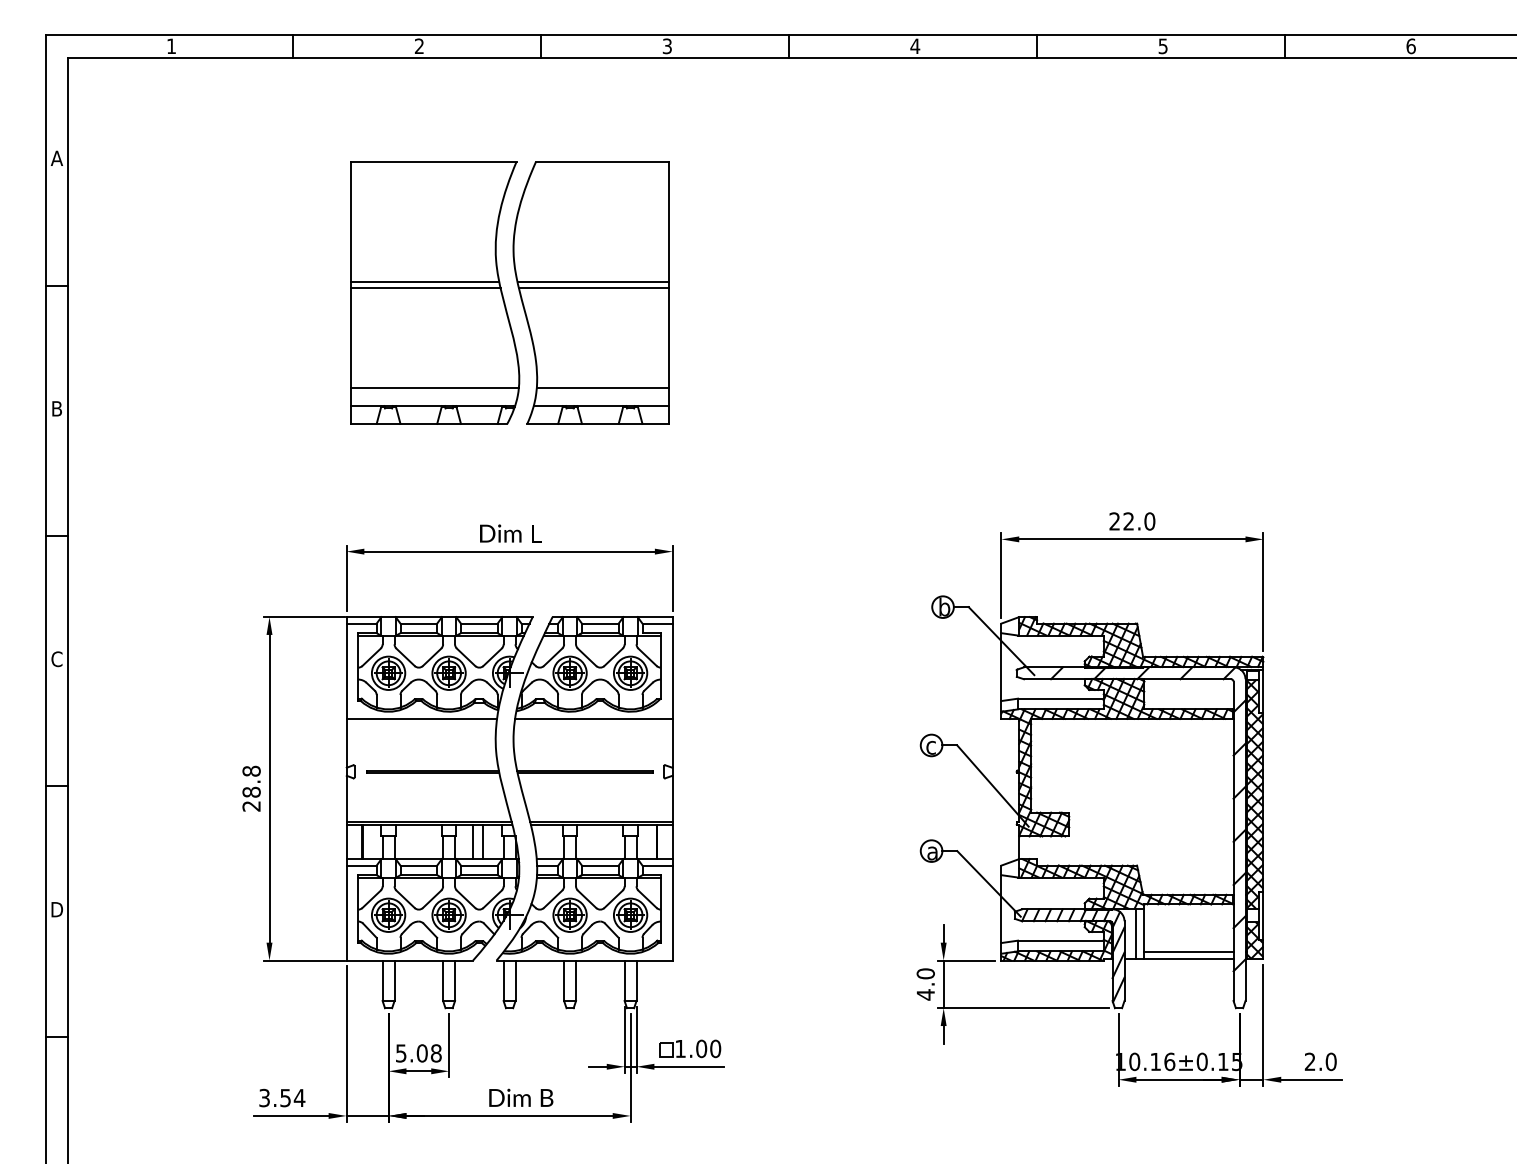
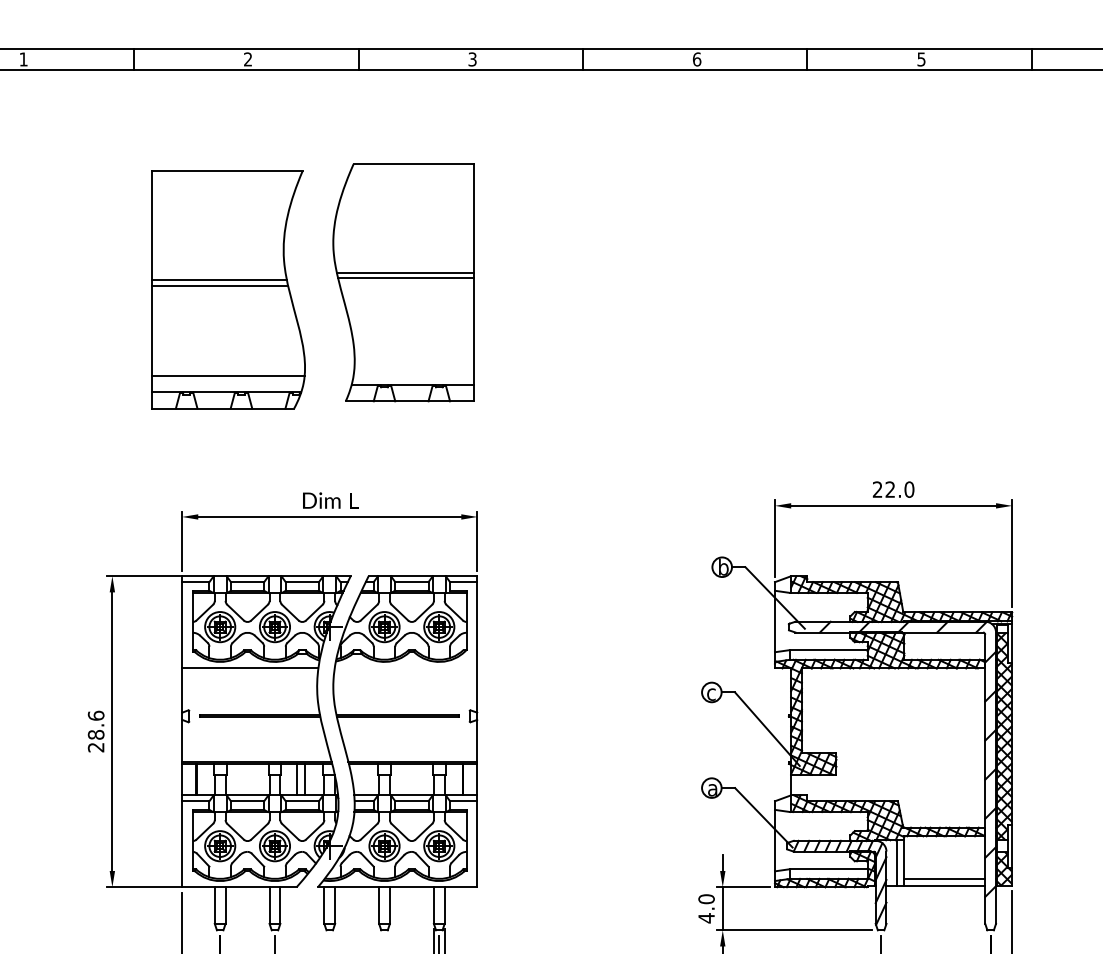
text: (915, 46) -> (697, 59), 4 -> 6
part: (435, 292) -> (229, 289), moved
line: (602, 388) -> (413, 369), removed
line: (593, 718) -> (405, 668), removed
text: (251, 770) -> (96, 715), 28.8 -> 28.6

